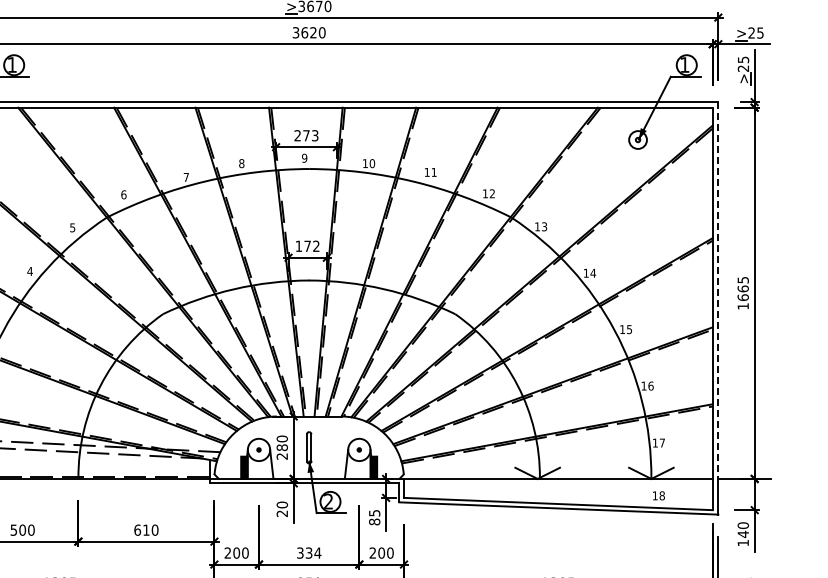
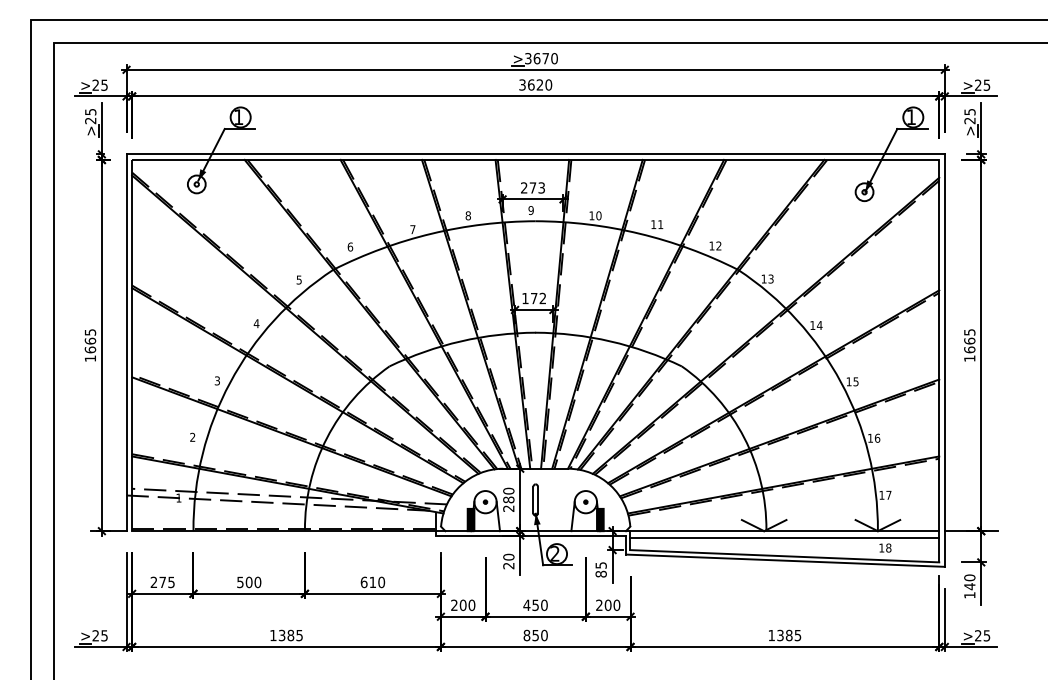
line: (717, 291) -> (944, 343), dashed -> solid
line: (557, 485) -> (784, 537), added
text: (308, 553) -> (535, 605), 334 -> 450

